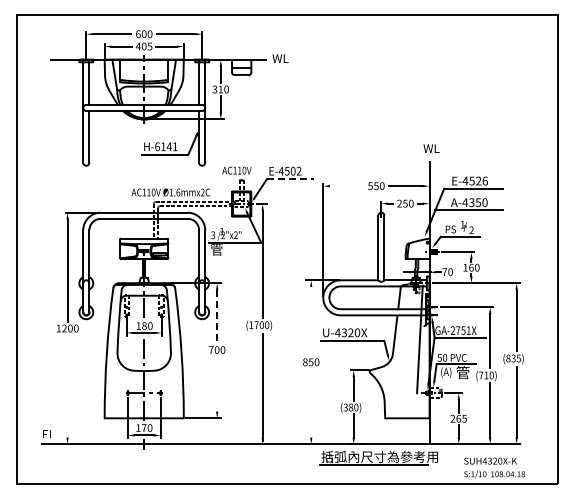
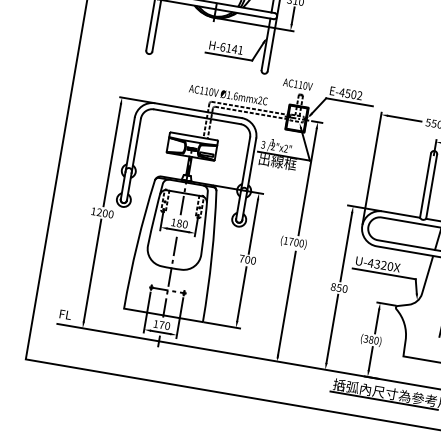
line: (290, 179) -> (349, 102), dashed -> solid
line: (346, 186) -> (404, 118), added
text: (229, 249) -> (277, 161), 管 -> 出線框
line: (217, 317) -> (253, 227), dashed -> solid
line: (311, 321) -> (346, 247), added
line: (217, 384) -> (242, 294), added
line: (67, 386) -> (92, 270), added
line: (311, 403) -> (332, 329), added

